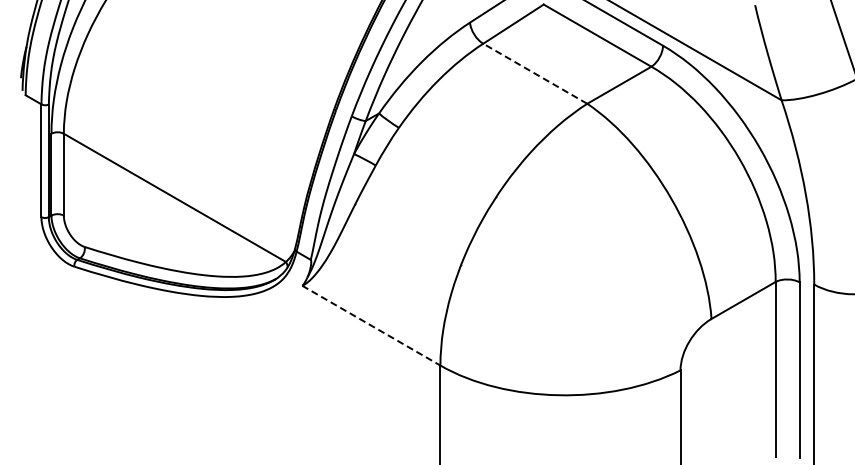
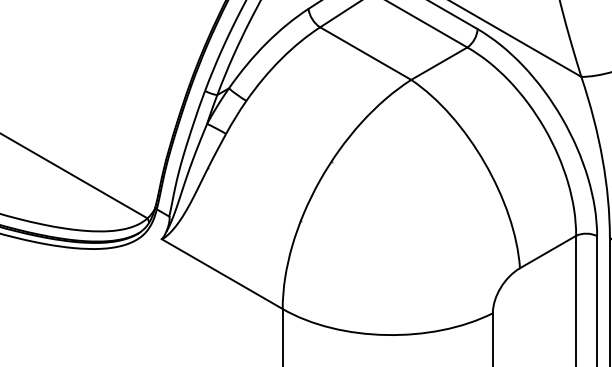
line: (534, 73) -> (365, 53), dashed -> solid
line: (371, 325) -> (222, 273), dashed -> solid

